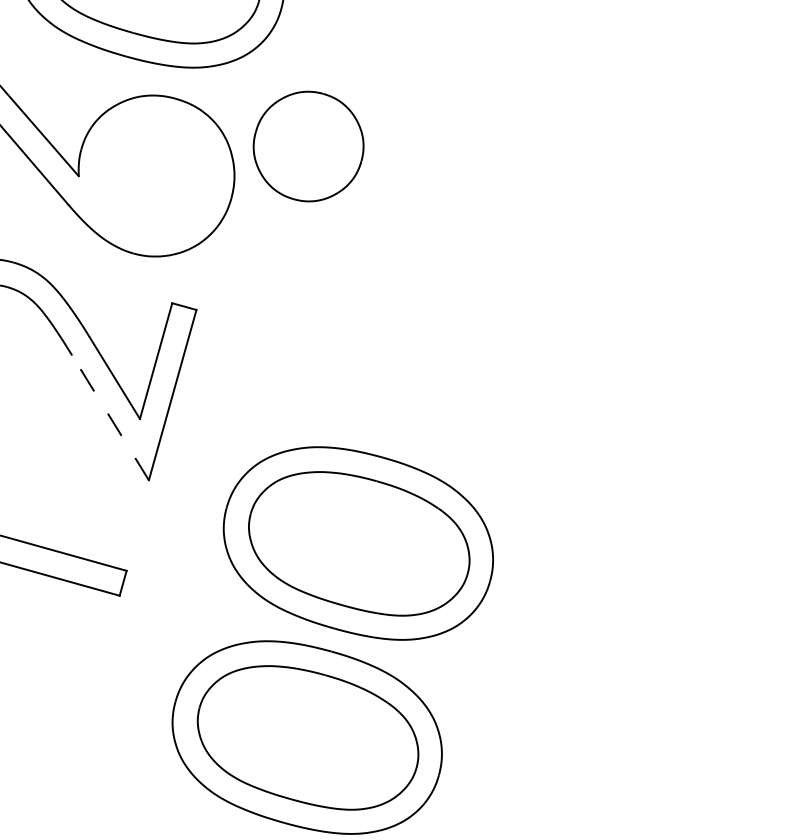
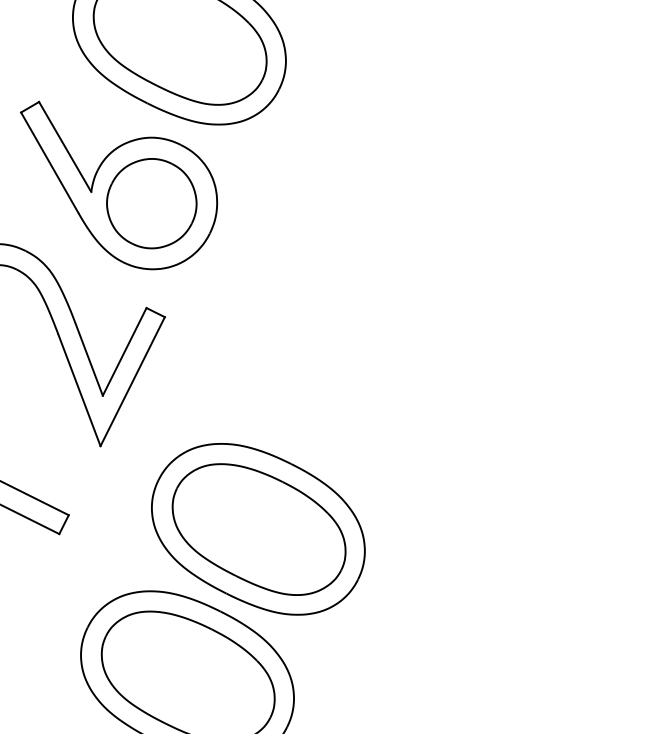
part: (308, 146) -> (151, 203), moved
line: (110, 418) -> (79, 390), dashed -> solid

